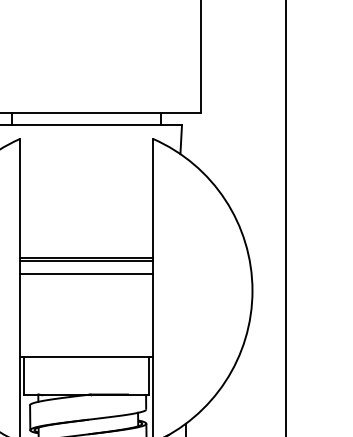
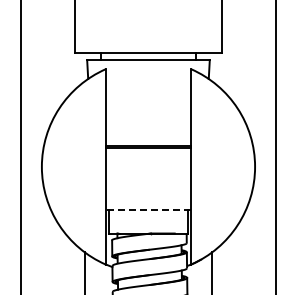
line: (86, 274) -> (148, 156), removed
line: (86, 357) -> (148, 209), solid -> dashed

